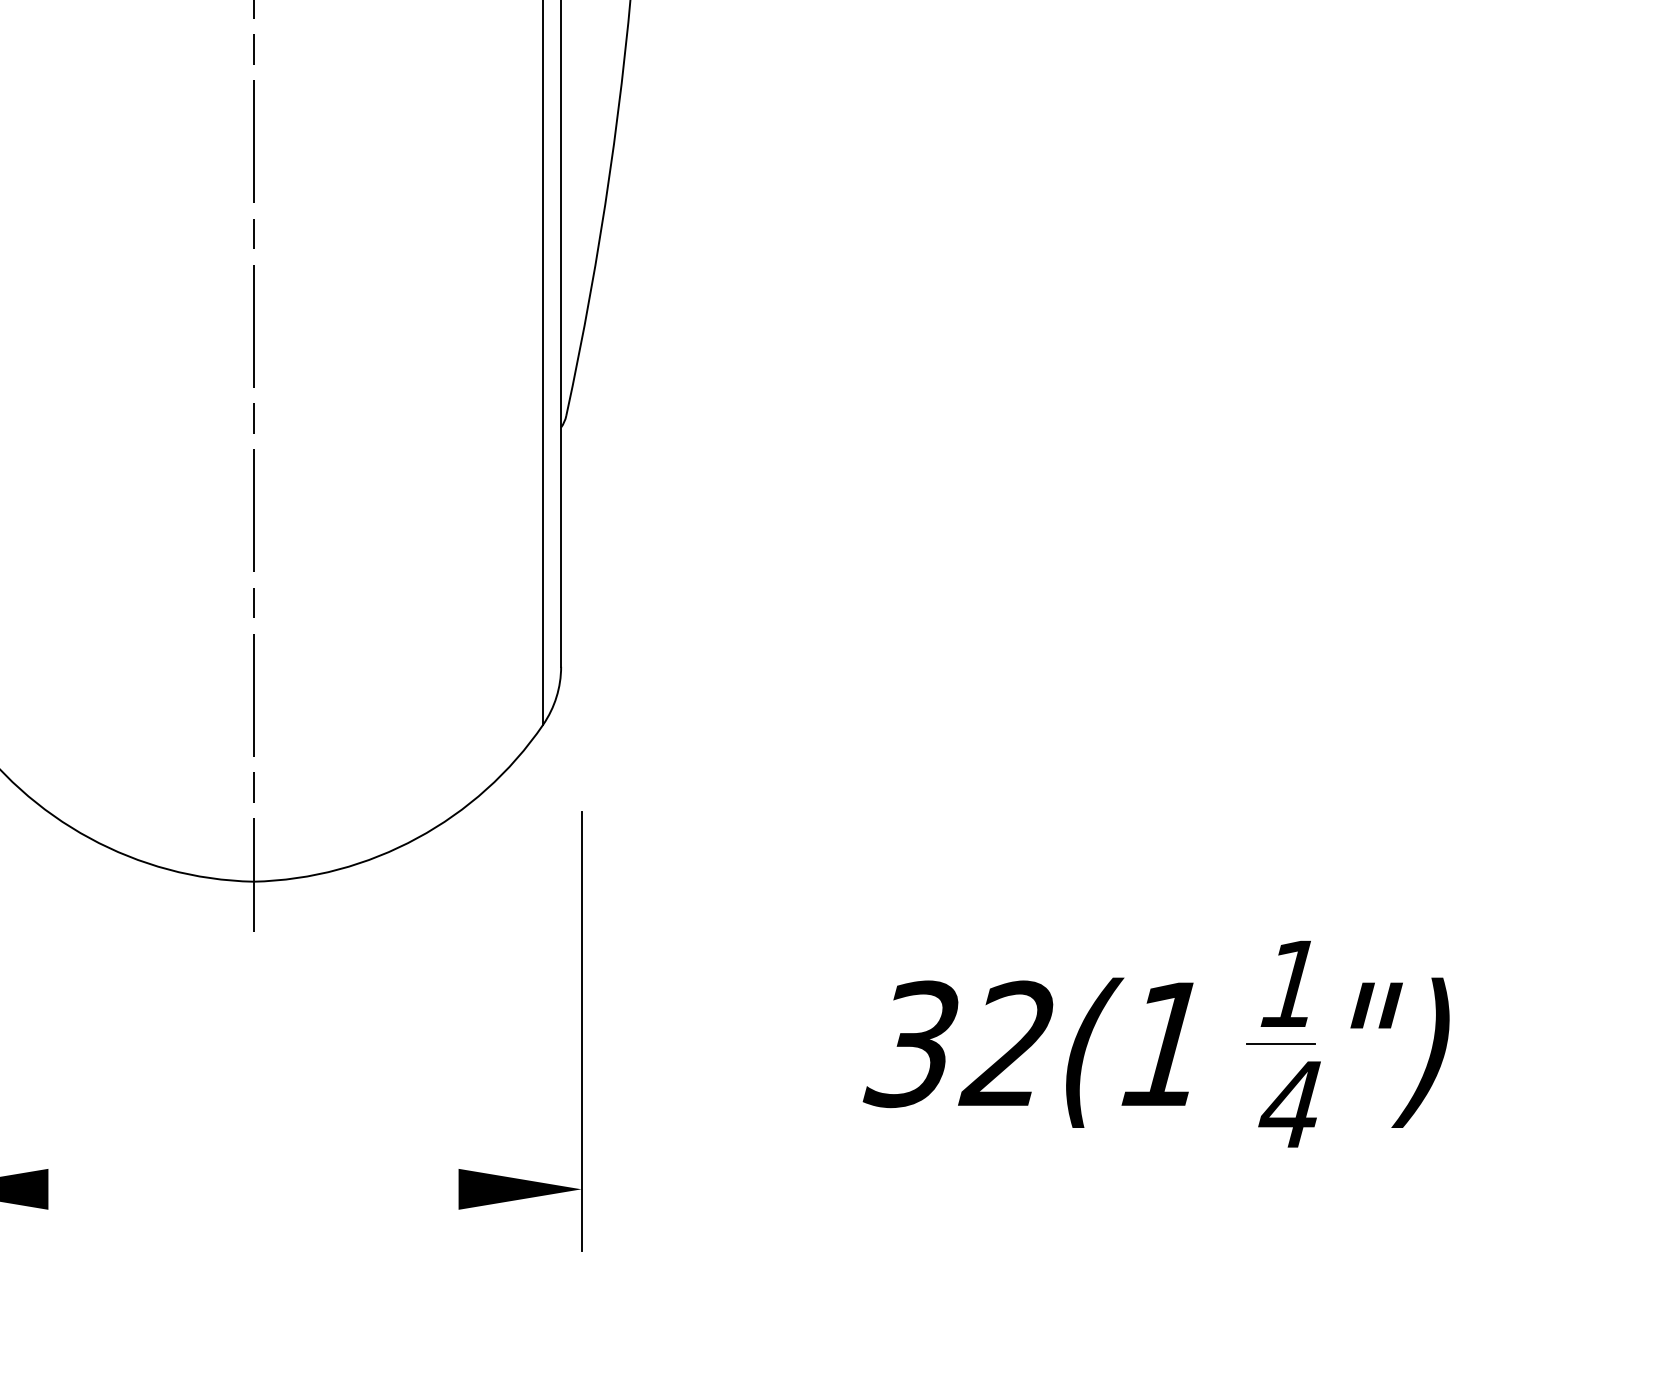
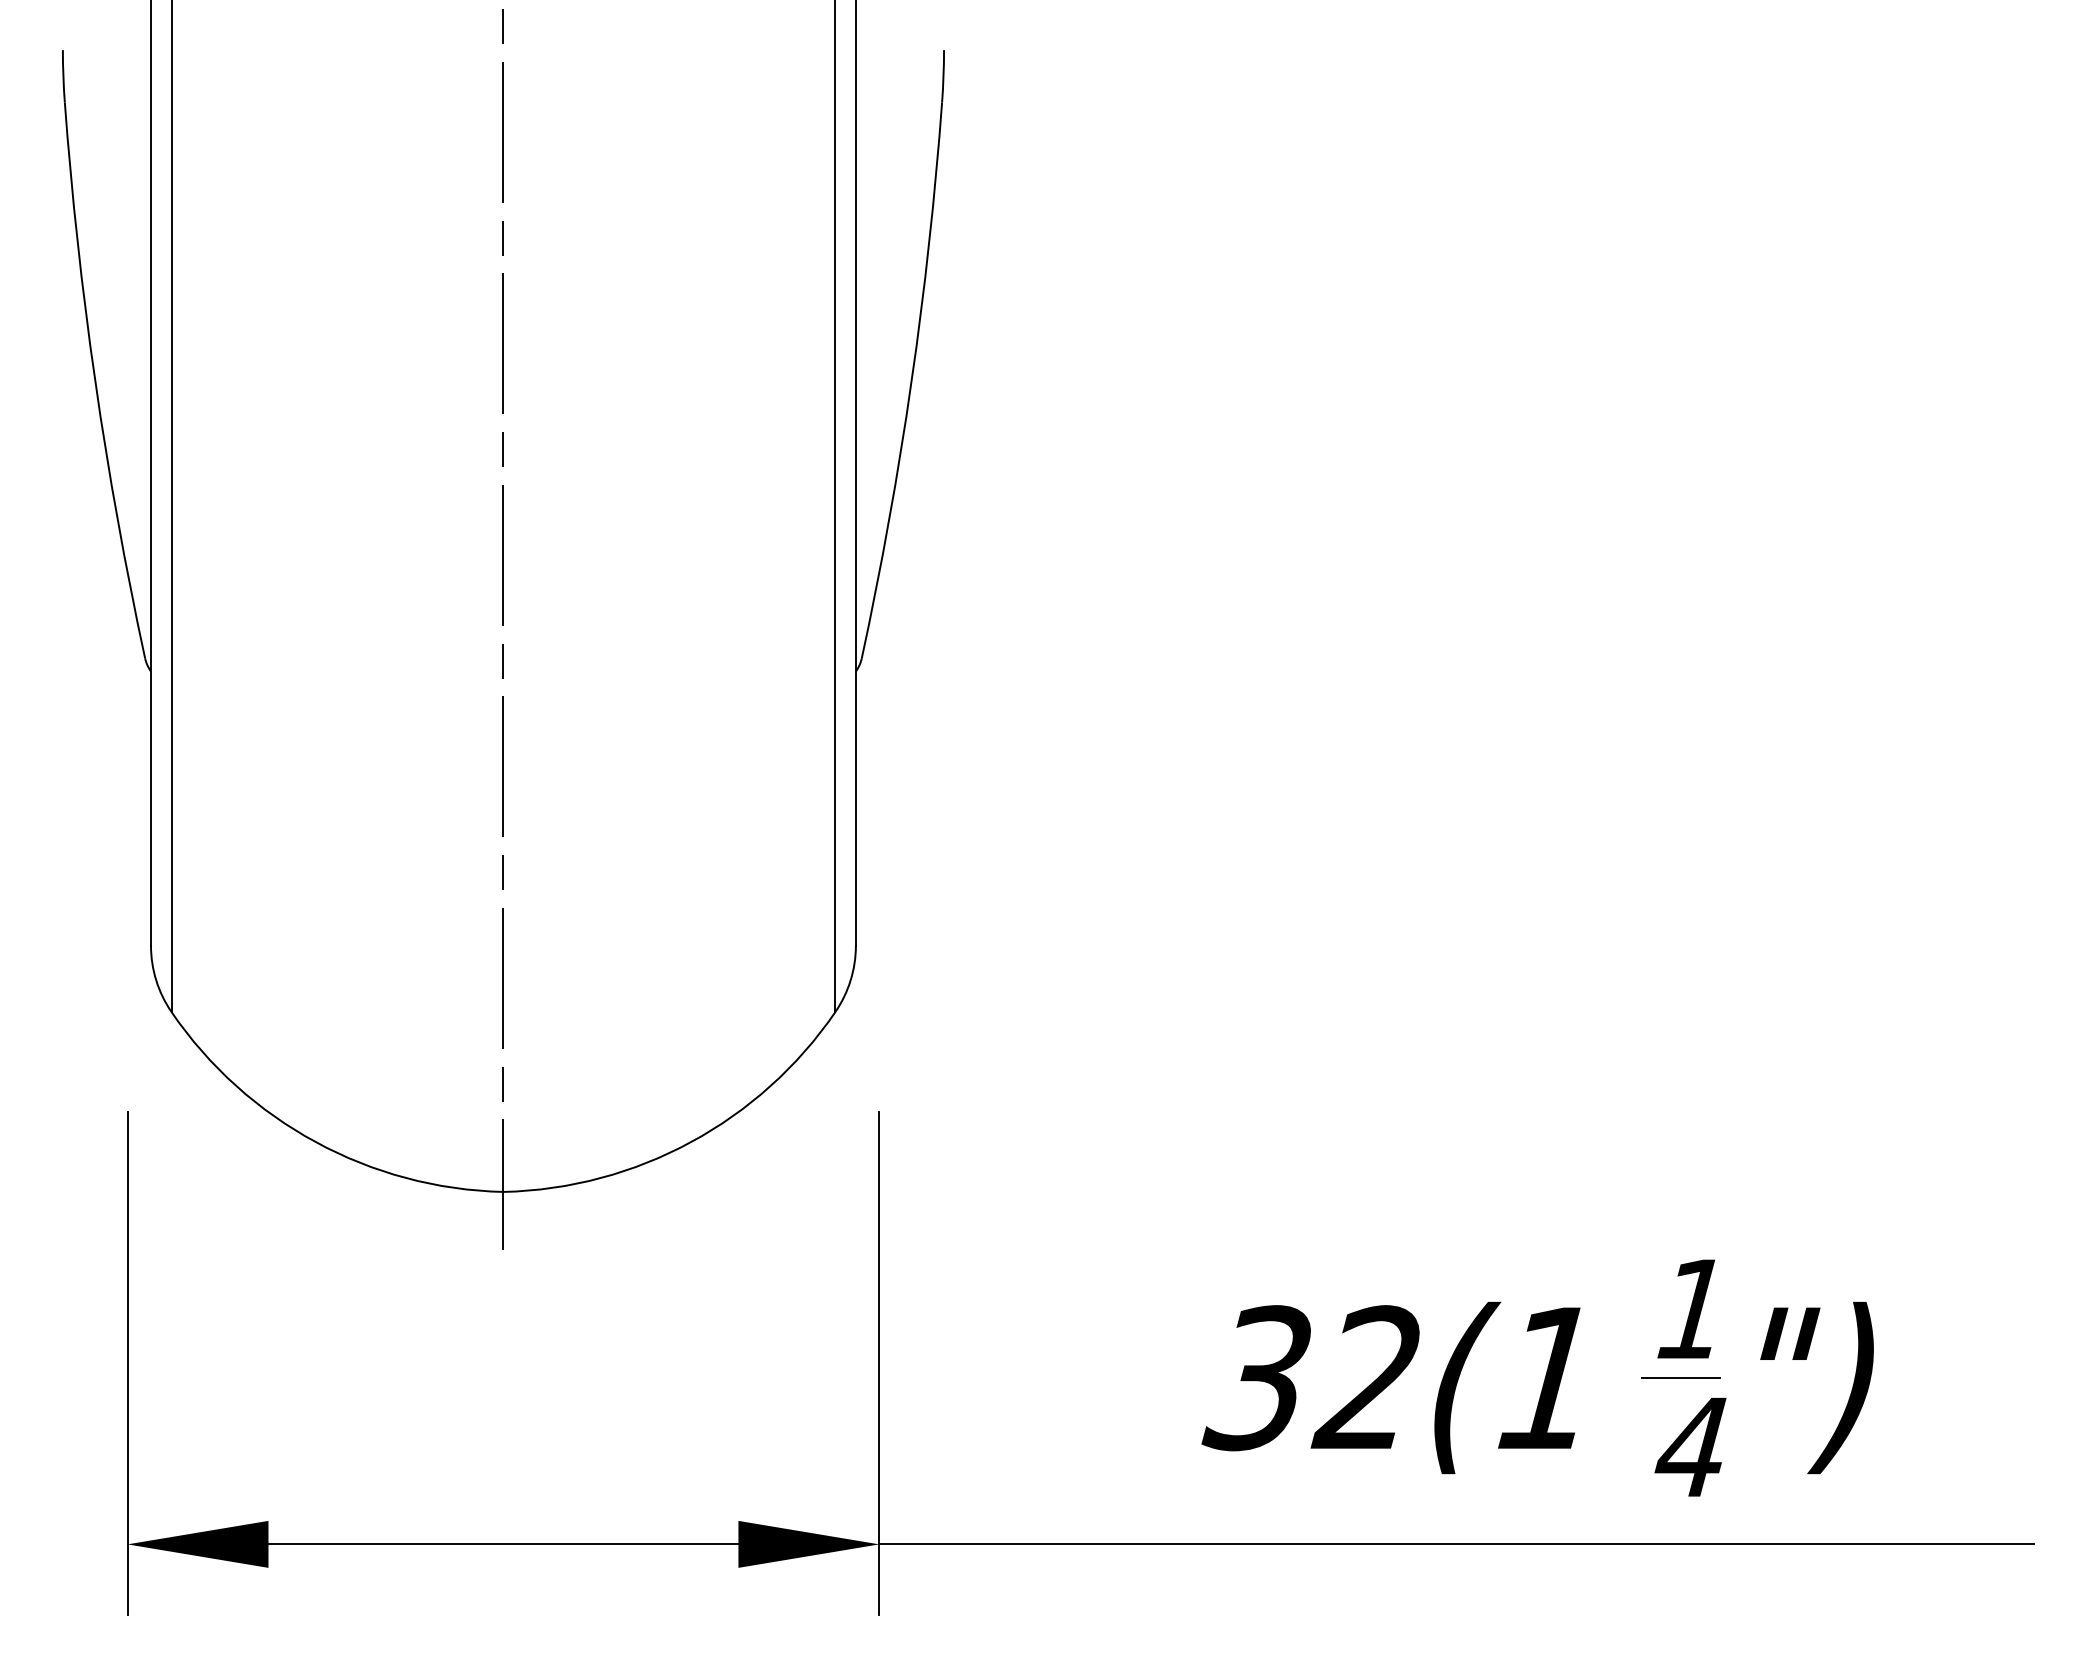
line: (253, 1189) -> (503, 1544), added
line: (1085, 1189) -> (1456, 1544), added

